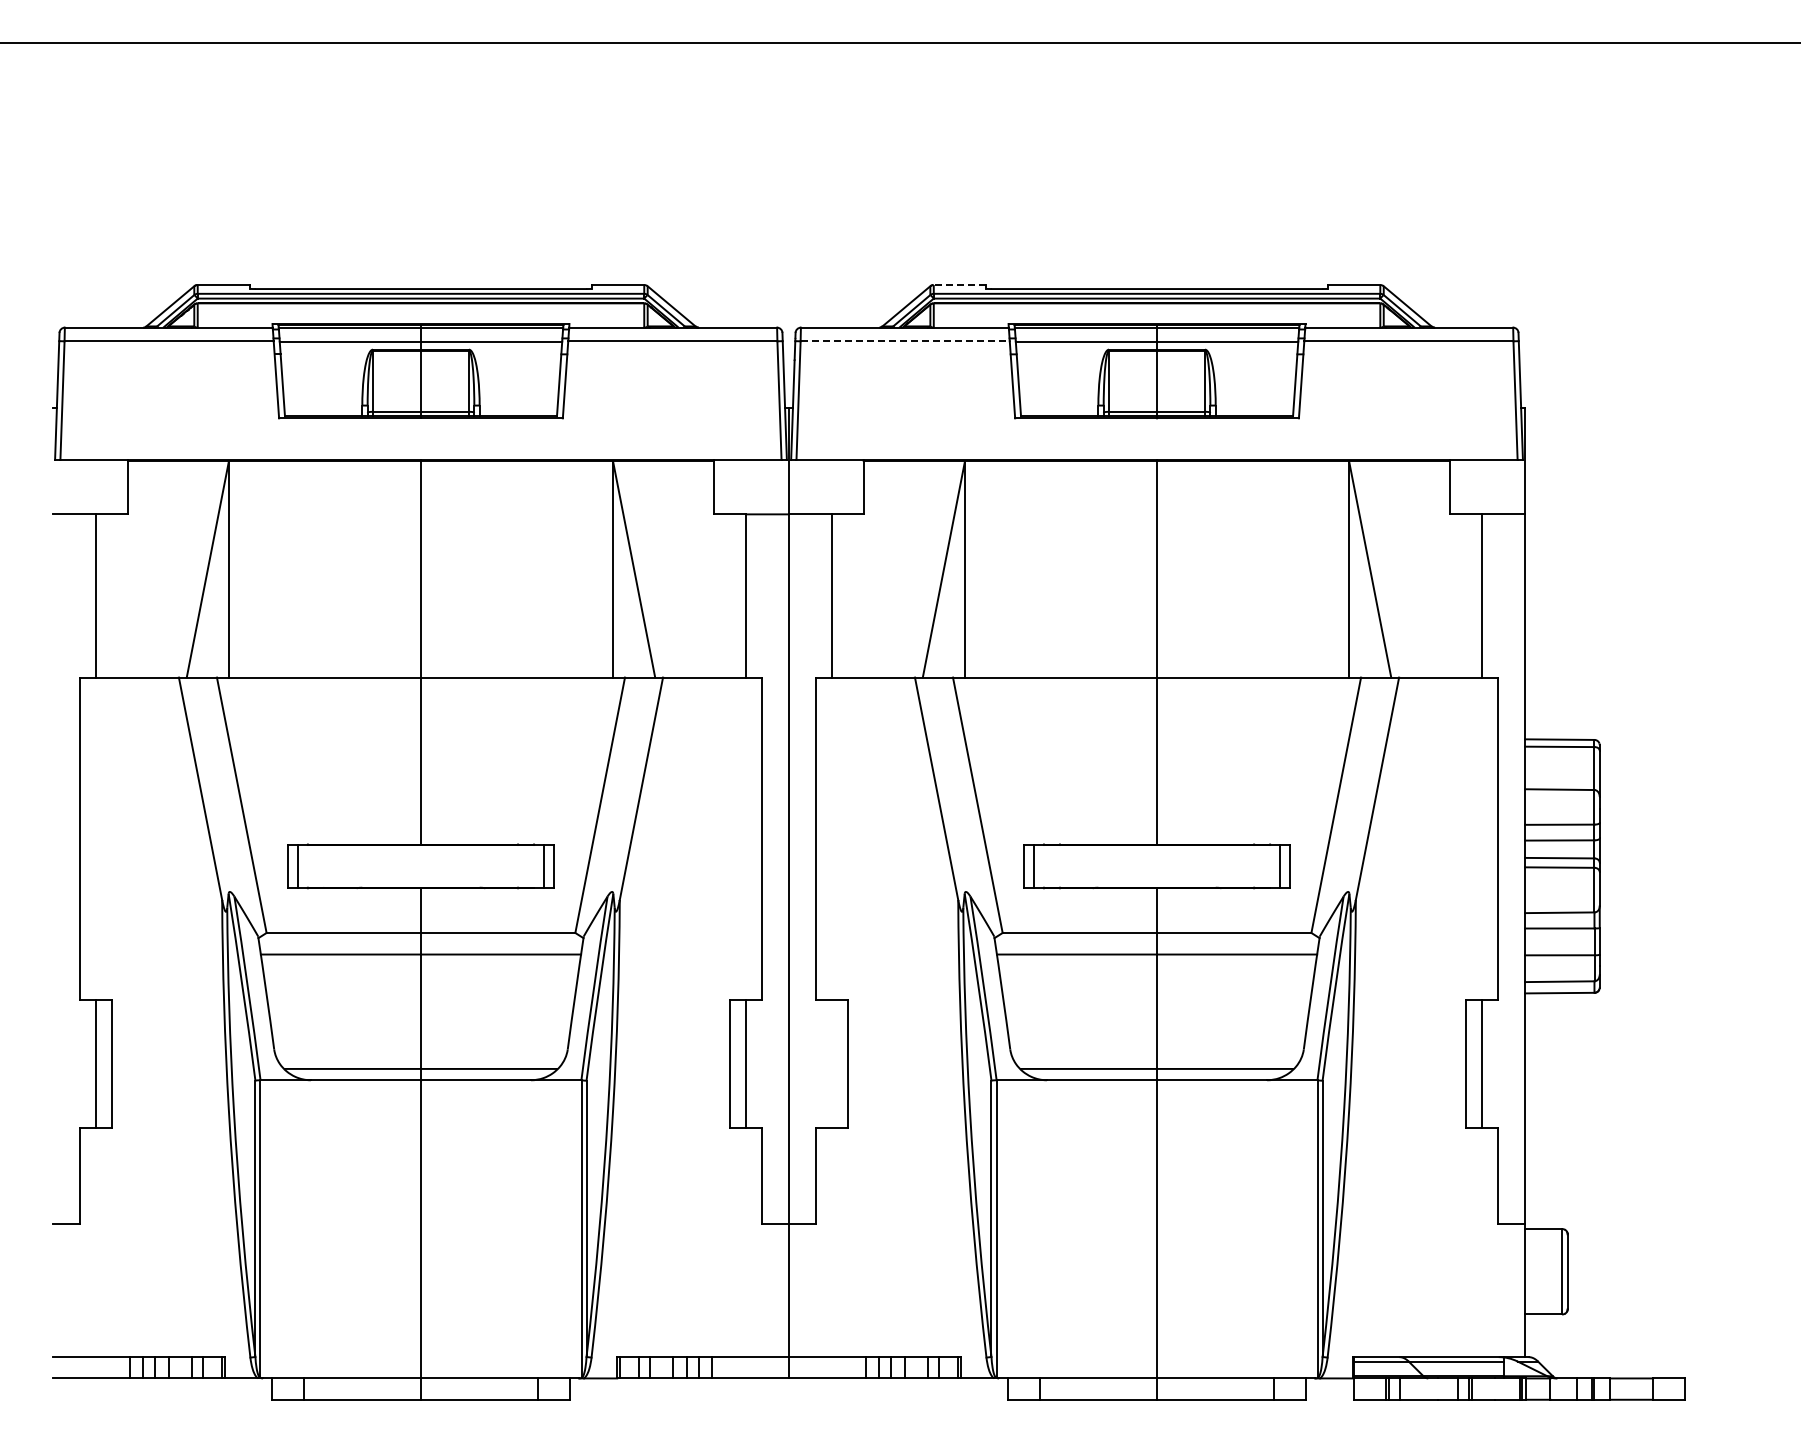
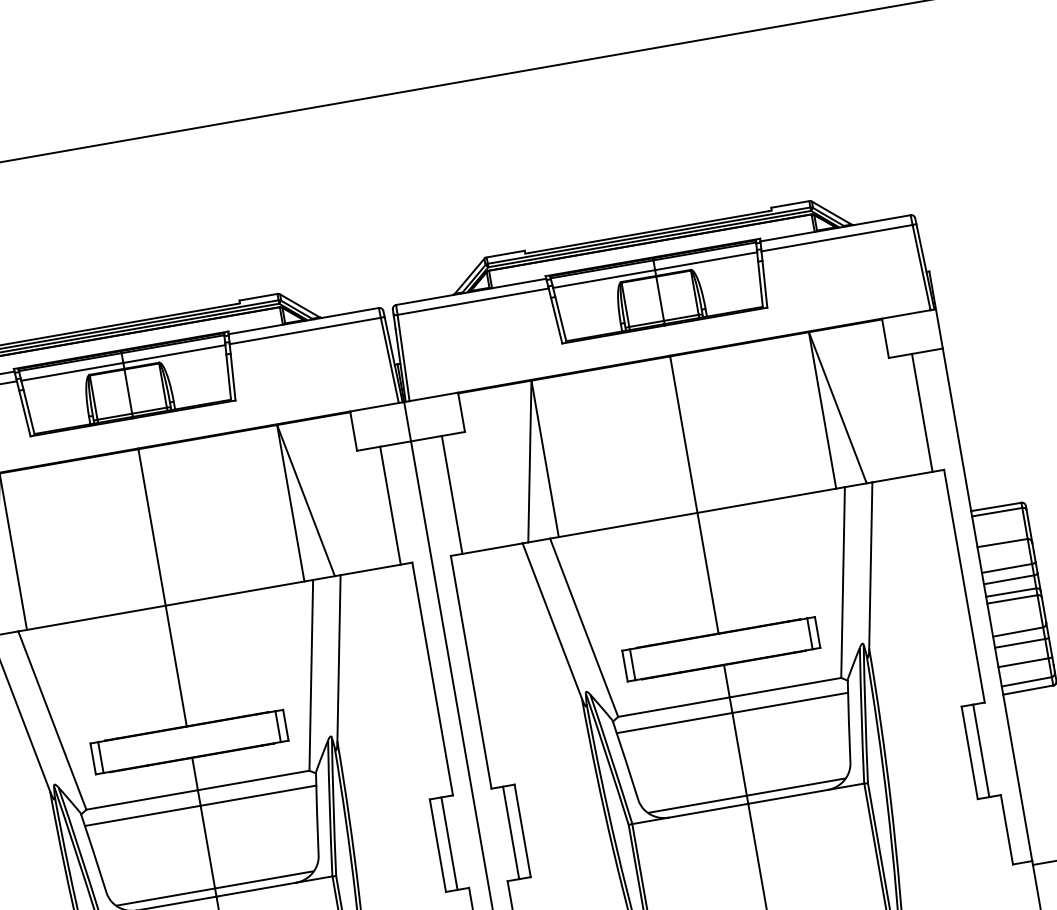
line: (959, 285) -> (505, 254), dashed -> solid
line: (905, 341) -> (473, 301), dashed -> solid
line: (831, 1063) -> (510, 832), added

